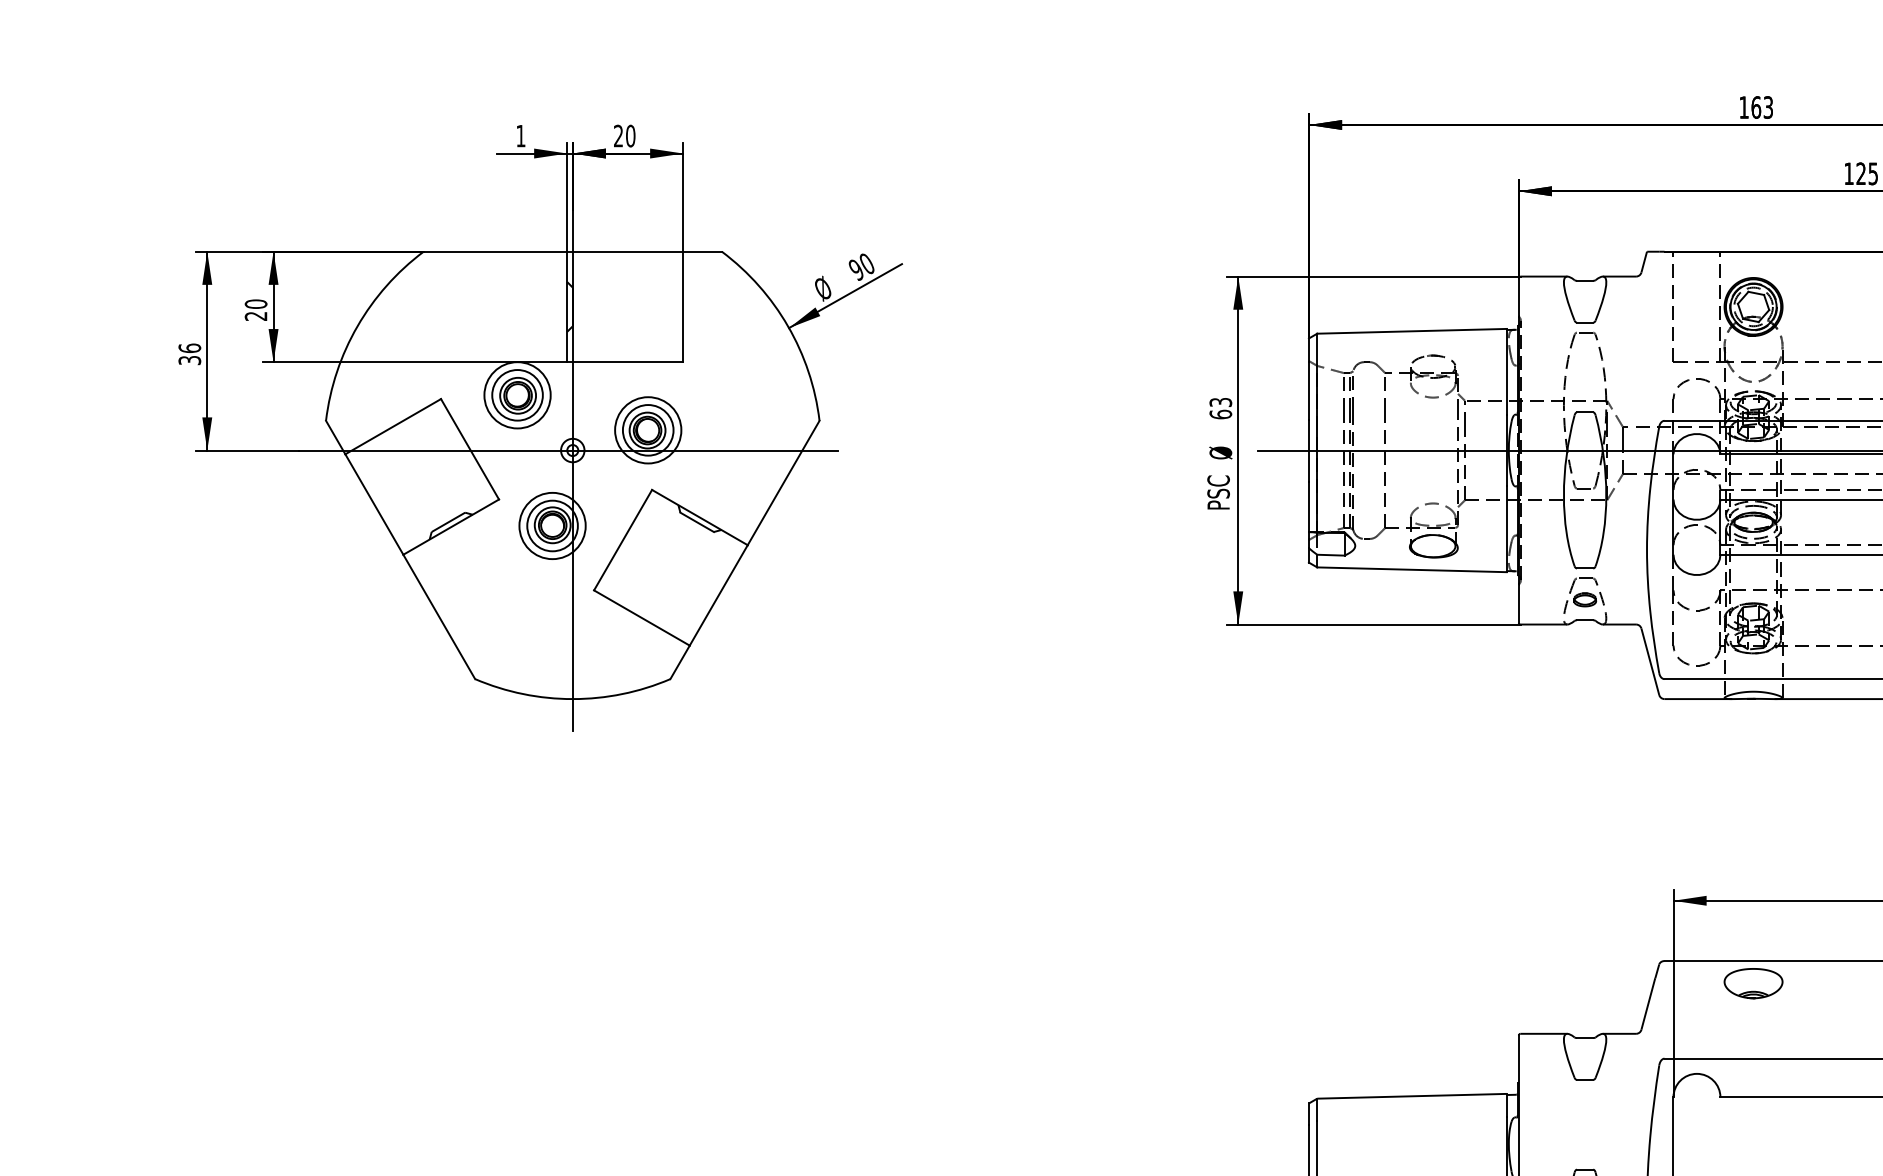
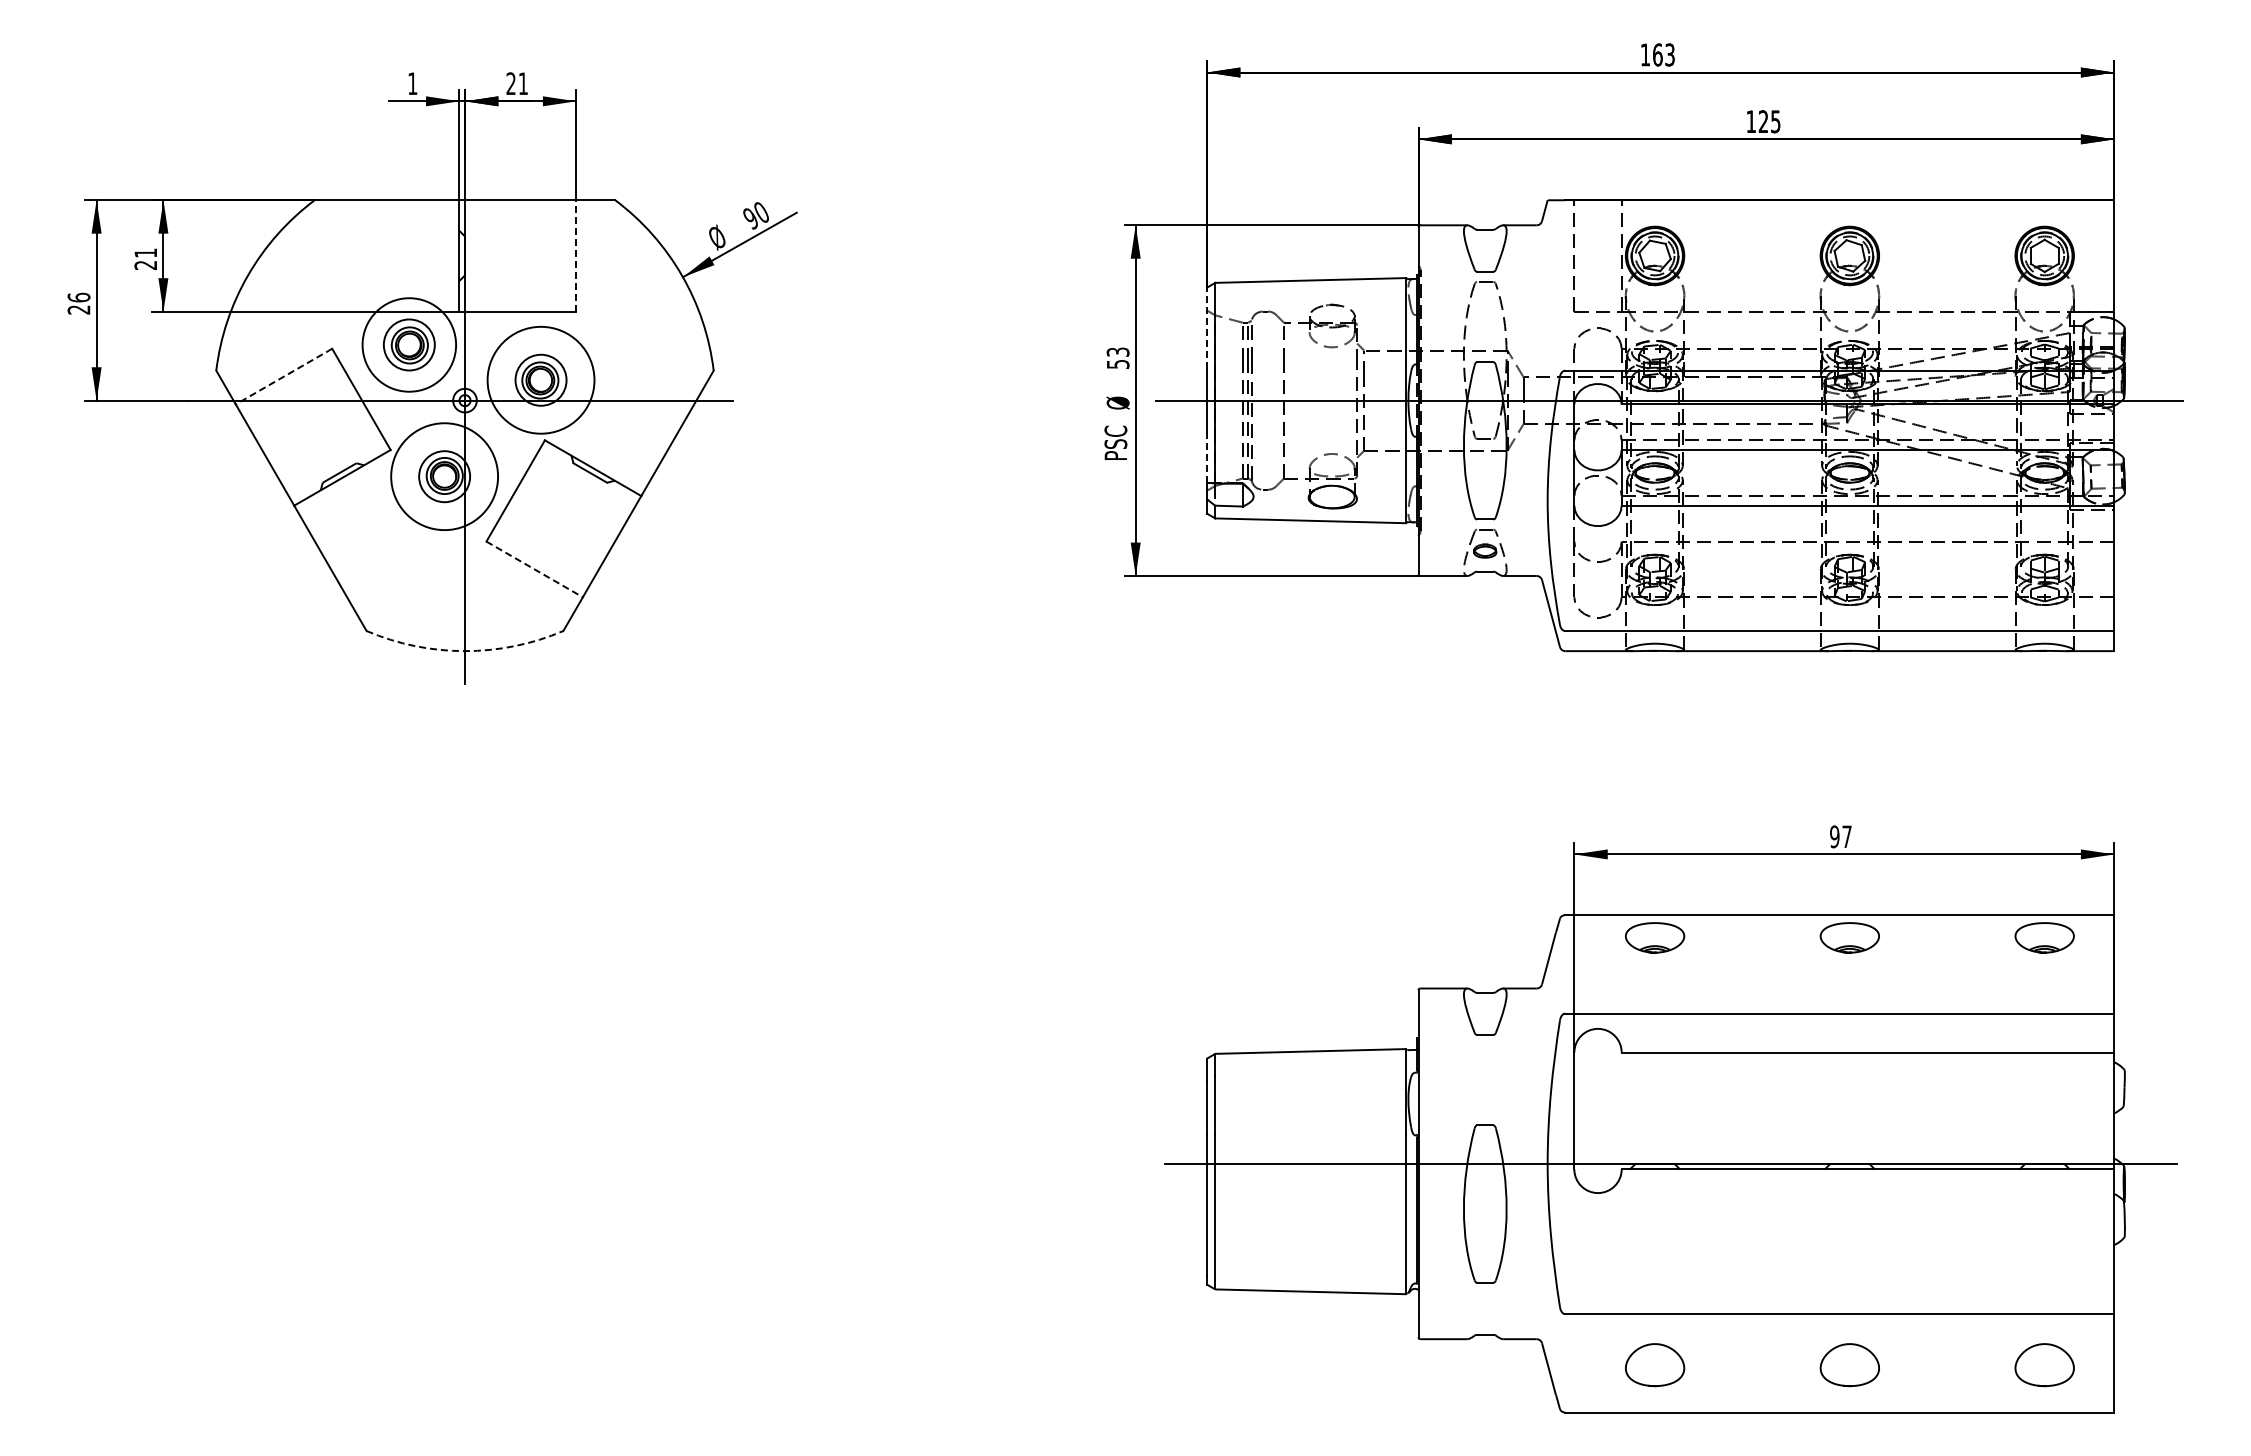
text: (630, 135) -> (523, 83), 20 -> 21
text: (255, 303) -> (145, 252), 20 -> 21
line: (683, 306) -> (576, 255), solid -> dashed
text: (190, 360) -> (79, 309), 36 -> 26
line: (1308, 378) -> (1206, 328), solid -> dashed
circle: (516, 394) -> (408, 344), size x1.4
text: (1220, 414) -> (1117, 364), 63 -> 53
line: (393, 426) -> (284, 376), solid -> dashed
circle: (647, 429) -> (540, 379), size x1.6
line: (1308, 506) -> (1206, 457), solid -> dashed
circle: (552, 525) -> (444, 476), size x1.6
line: (641, 618) -> (534, 569), solid -> dashed
arc: (573, 699) -> (465, 651), solid -> dashed

